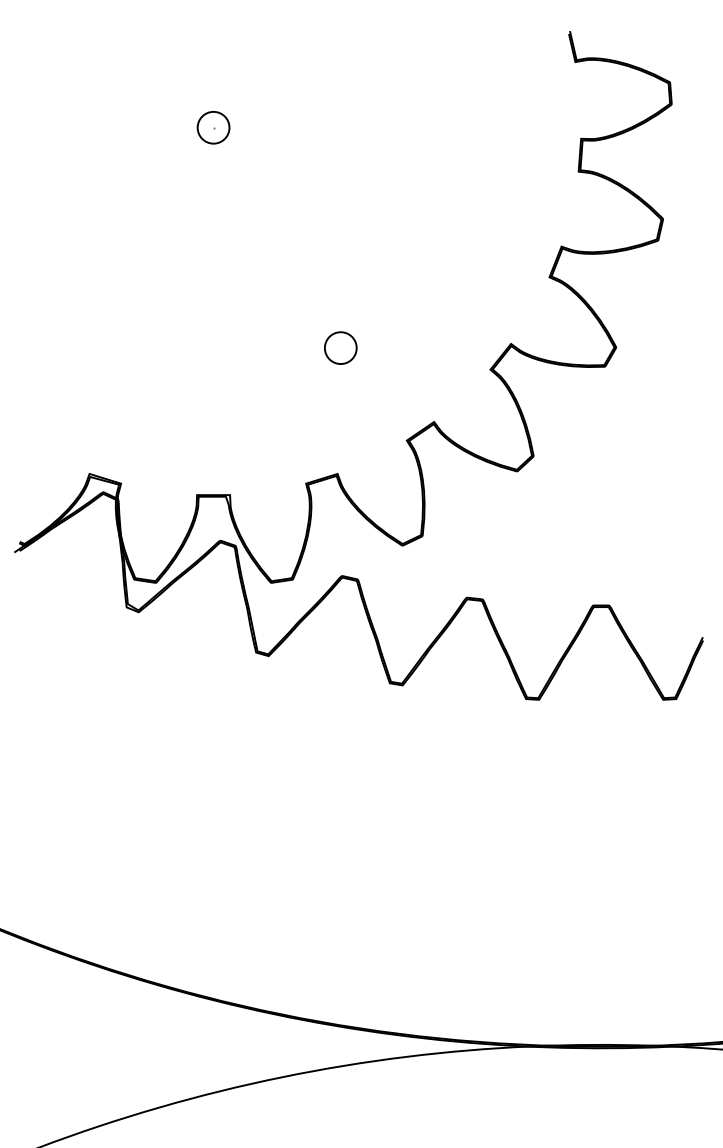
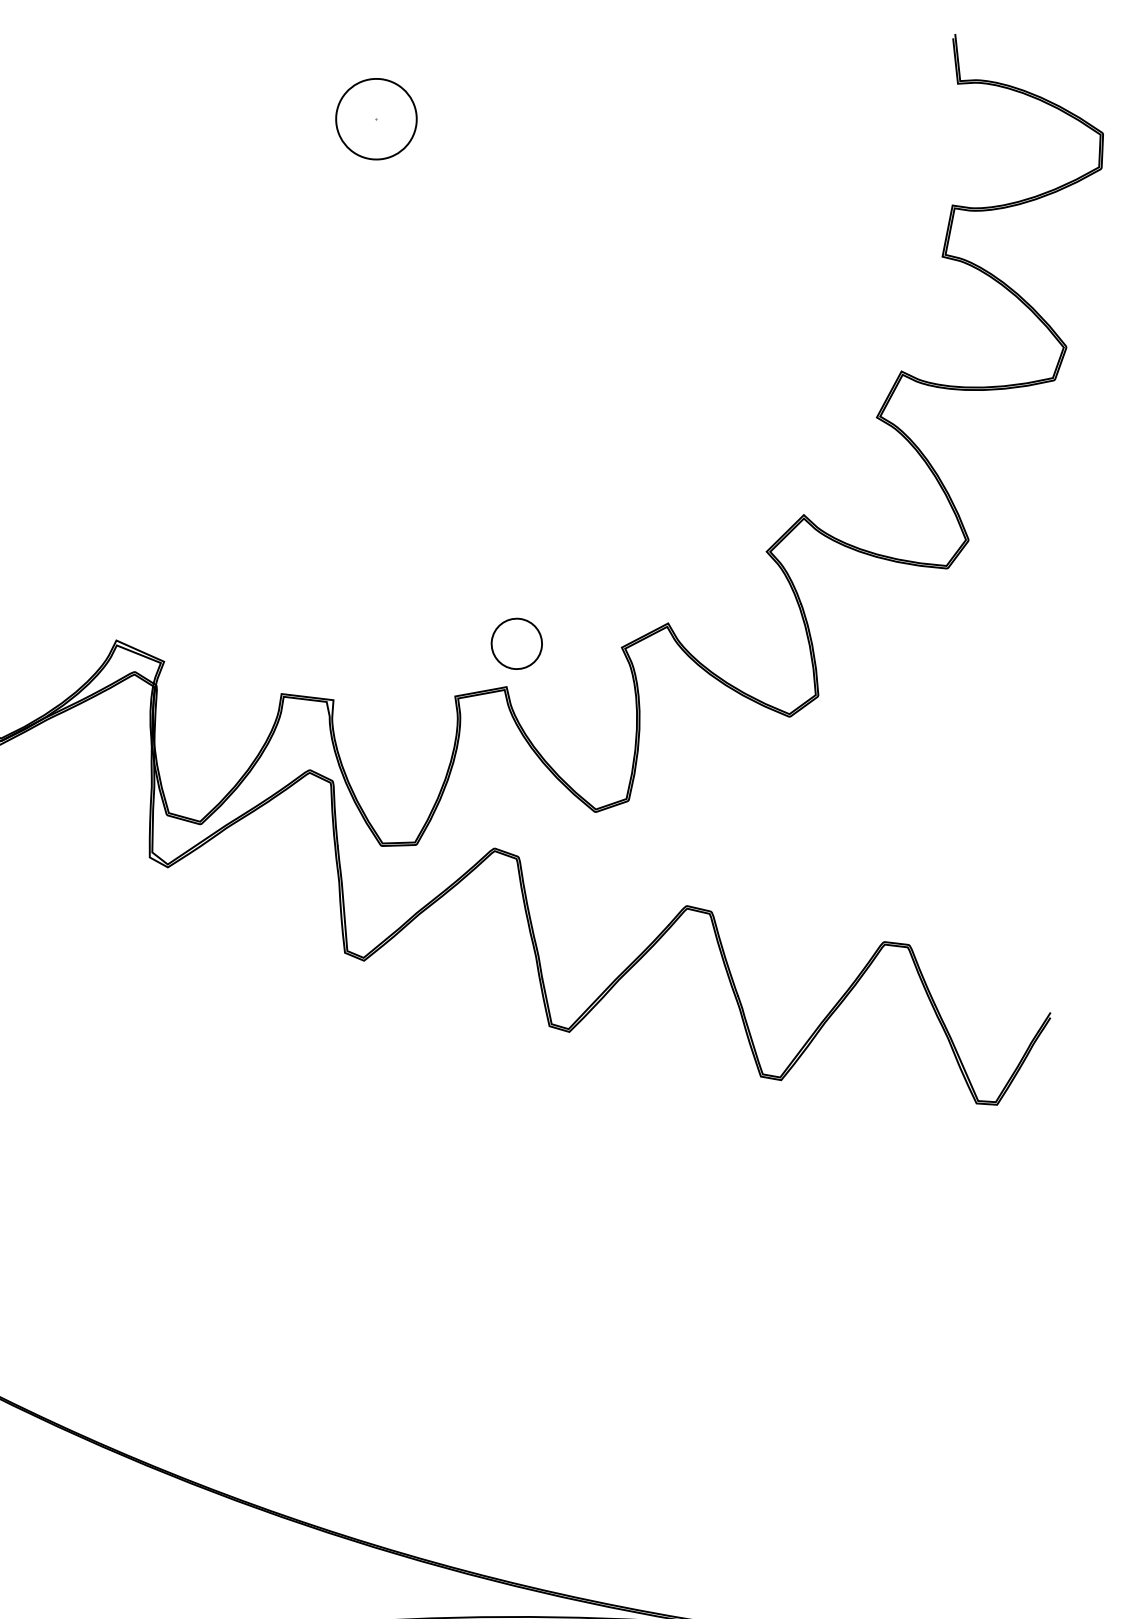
circle: (213, 127) -> (376, 118), size x1.6
circle: (340, 347) -> (516, 642), moved

